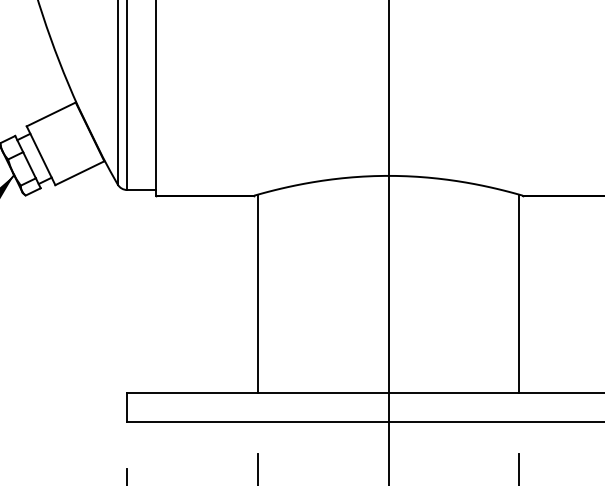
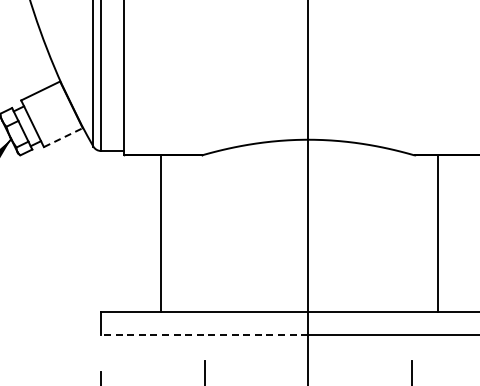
line: (80, 173) -> (63, 137), solid -> dashed
line: (257, 294) -> (160, 233), moved
line: (519, 294) -> (438, 233), moved
line: (257, 422) -> (204, 335), solid -> dashed

